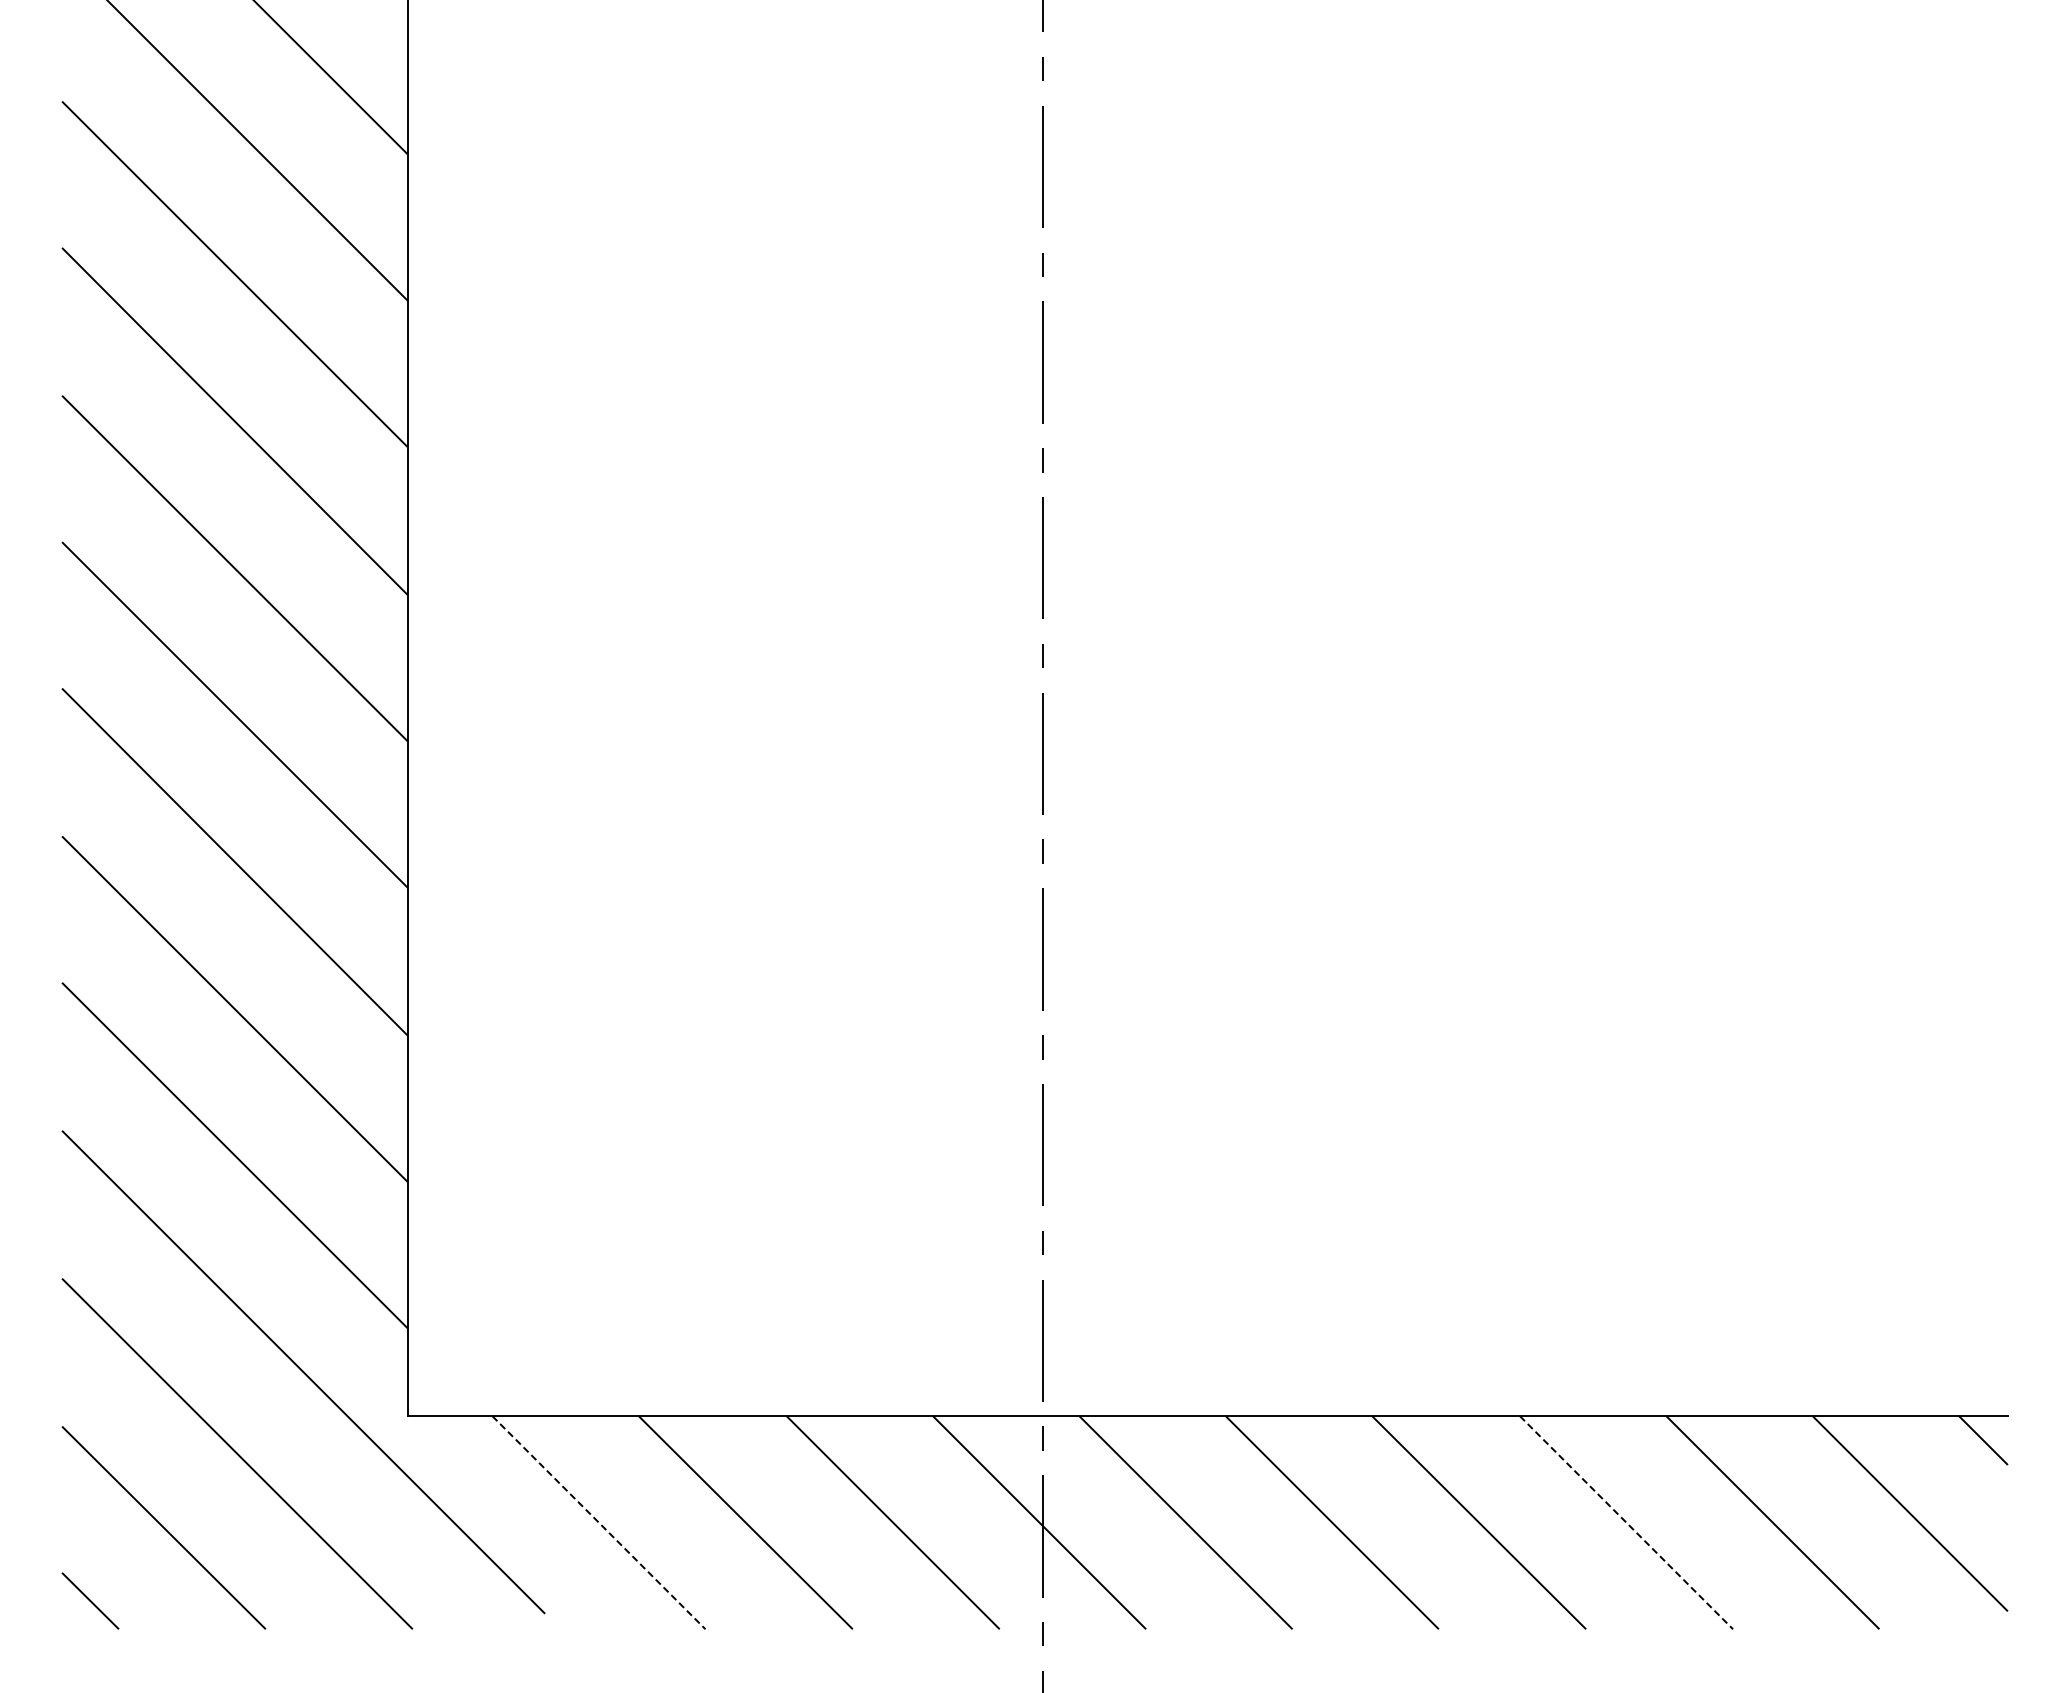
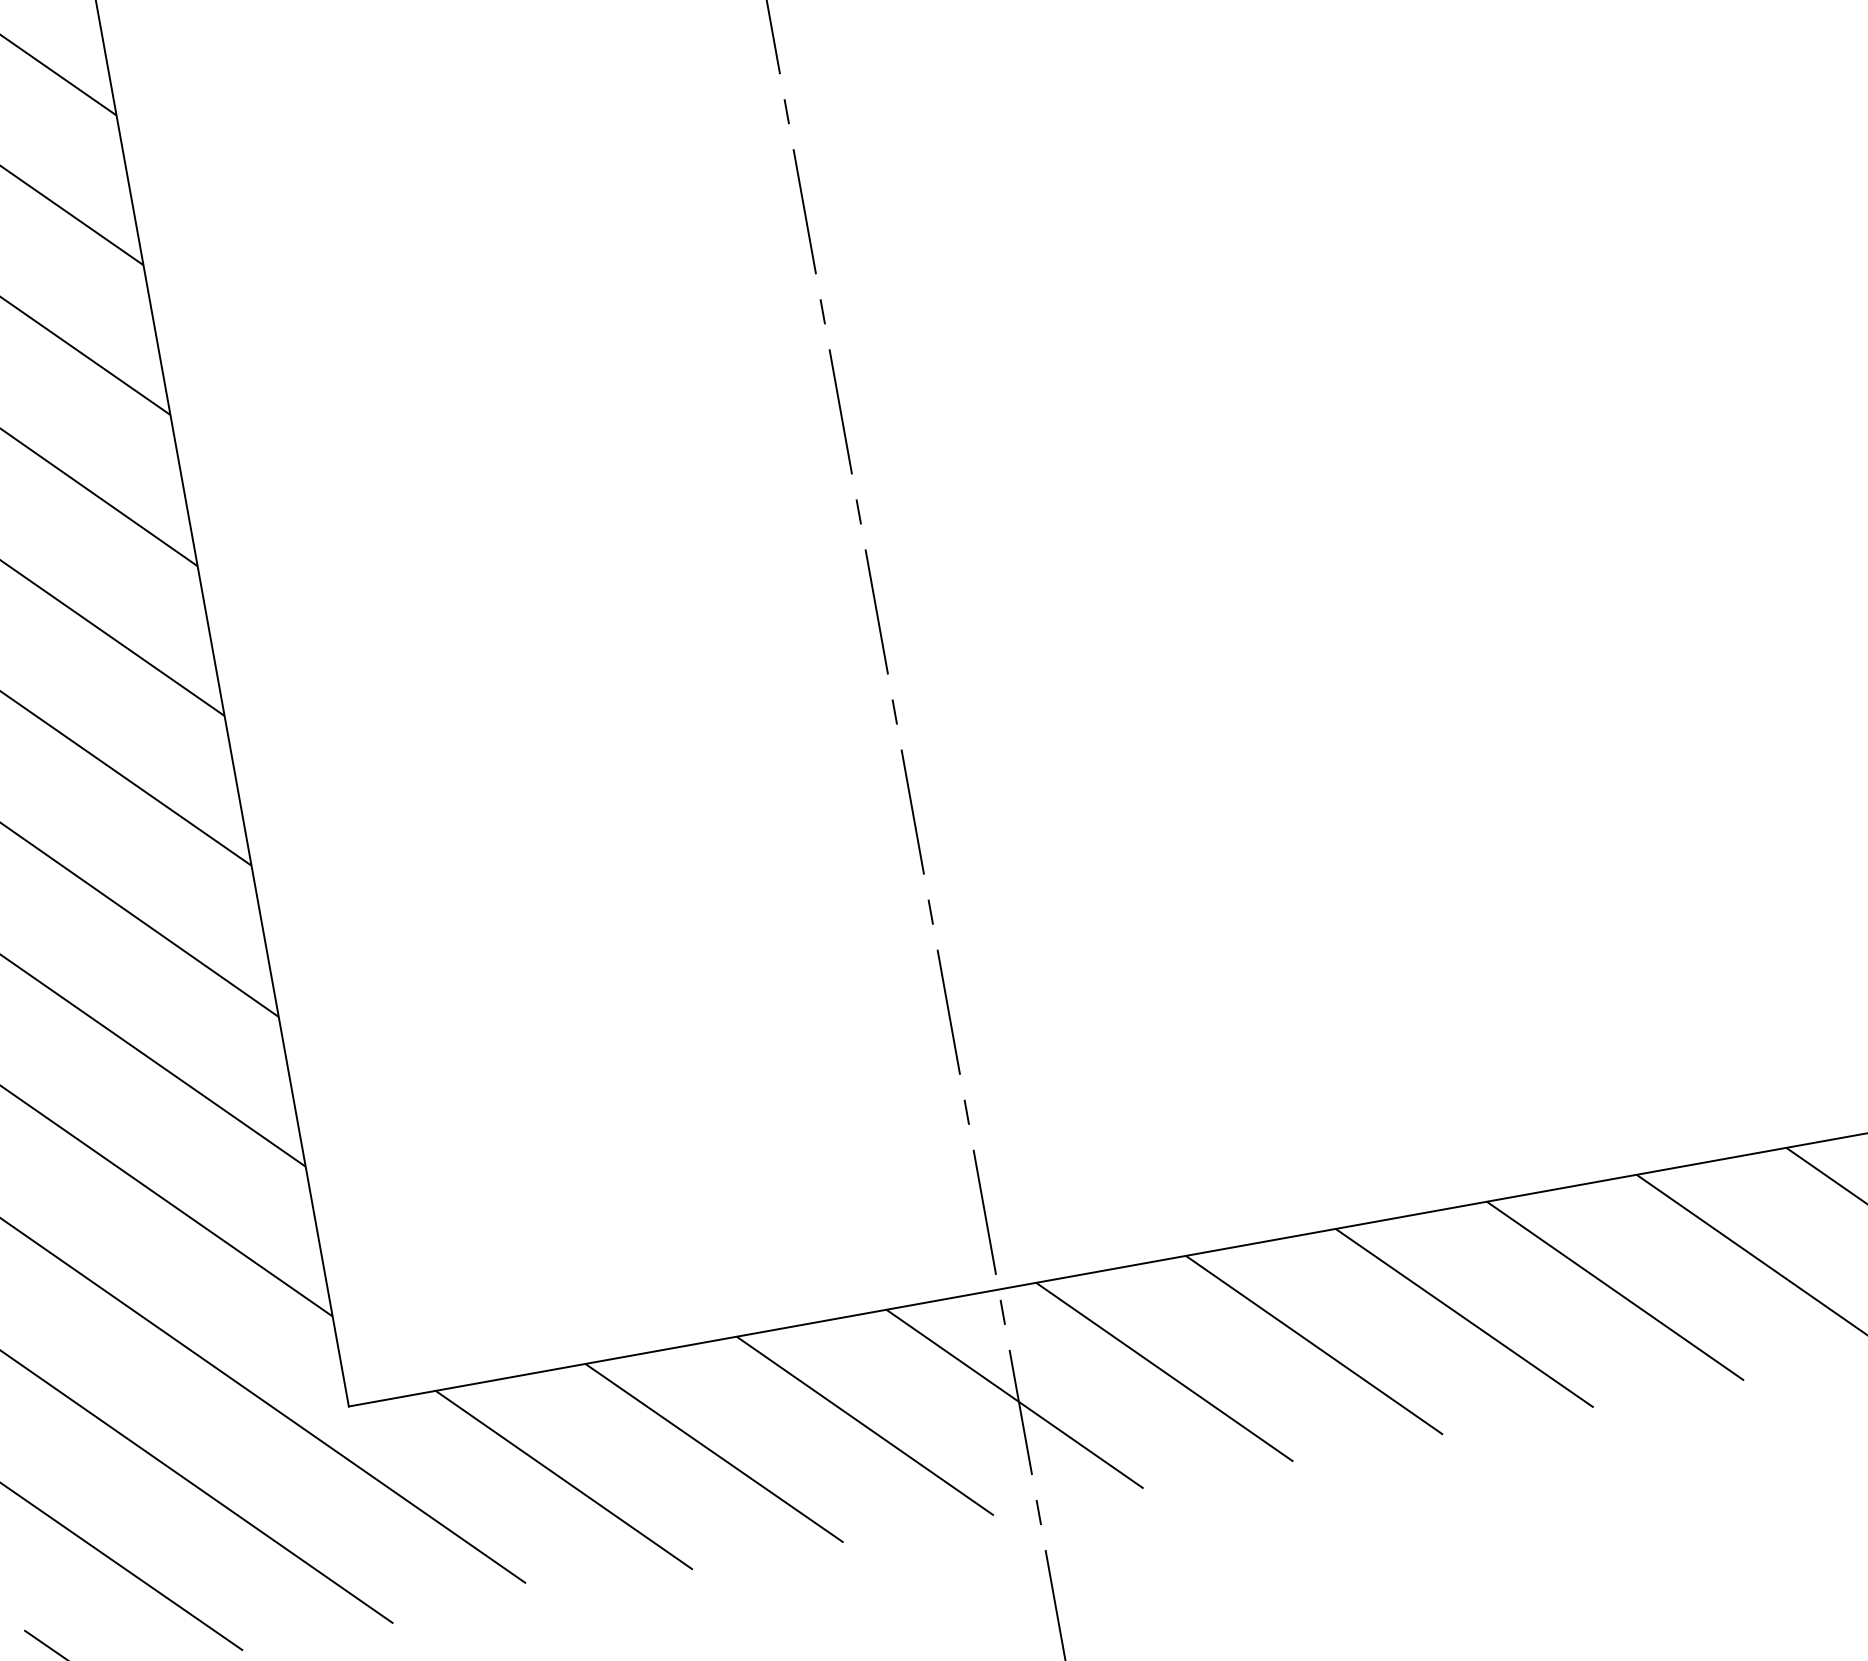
line: (598, 1522) -> (563, 1480), dashed -> solid
line: (1626, 1522) -> (1615, 1290), dashed -> solid

